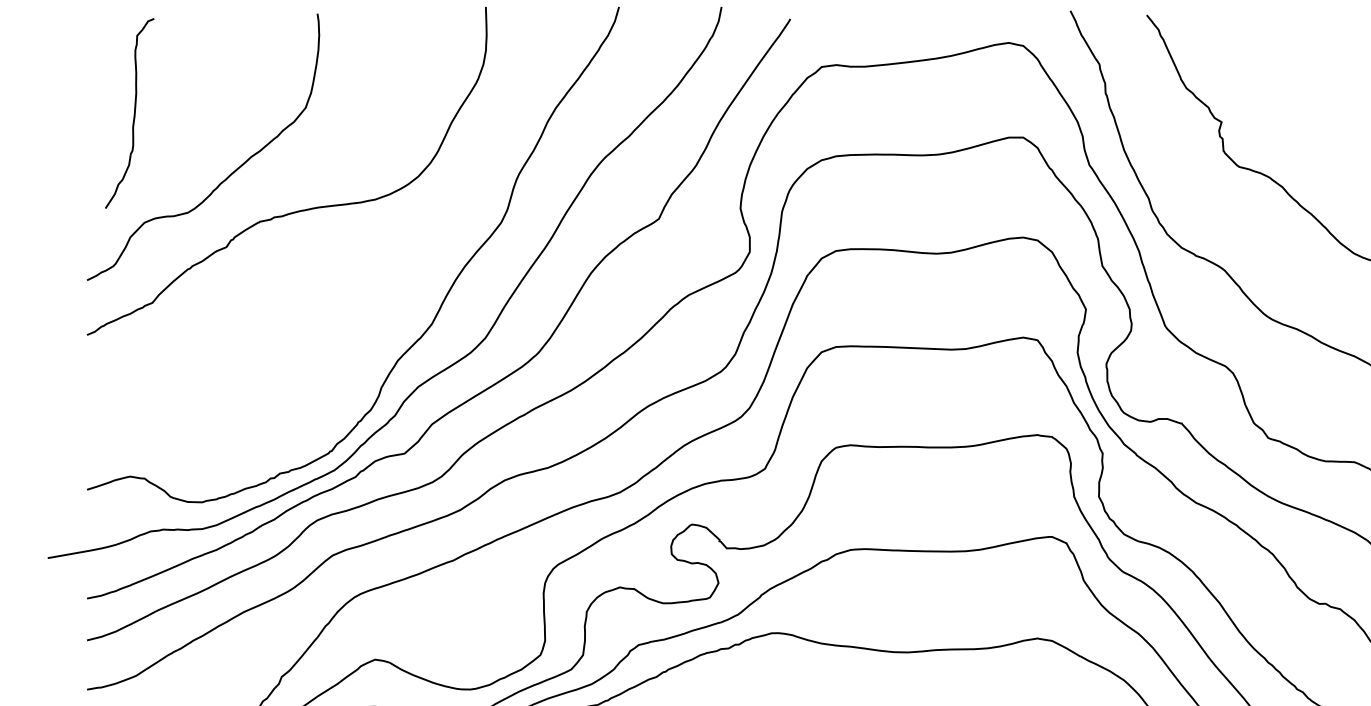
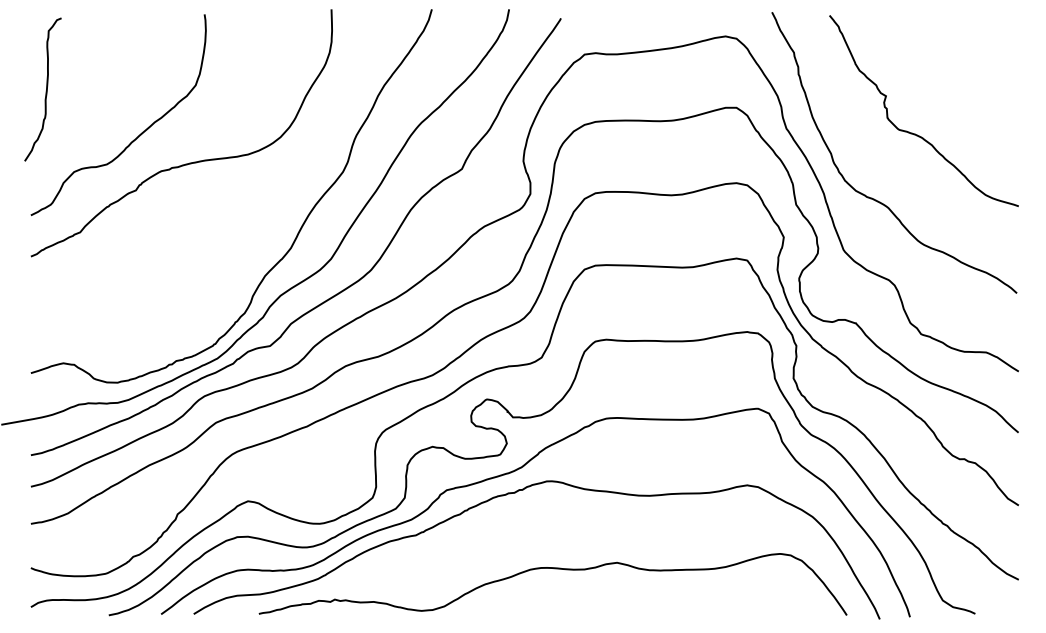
curve: (132, 115) -> (45, 91), moved

